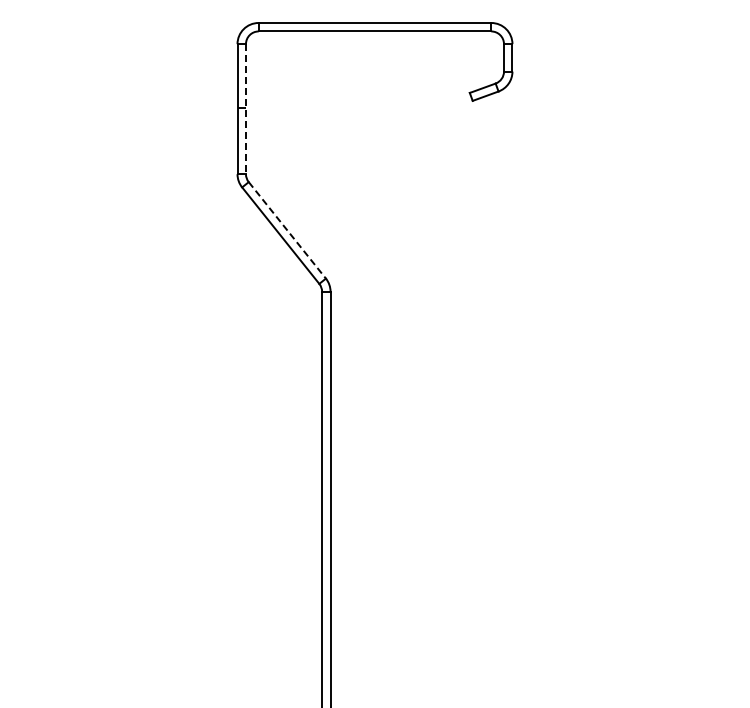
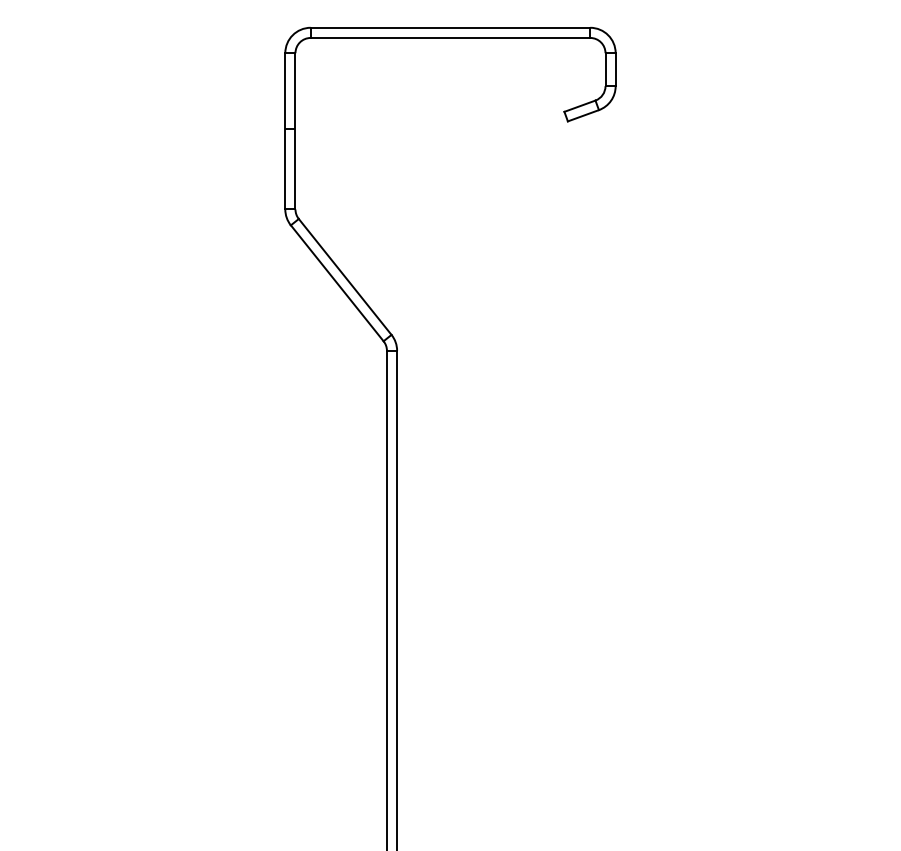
line: (245, 109) -> (294, 131), dashed -> solid
line: (287, 230) -> (345, 277), dashed -> solid

